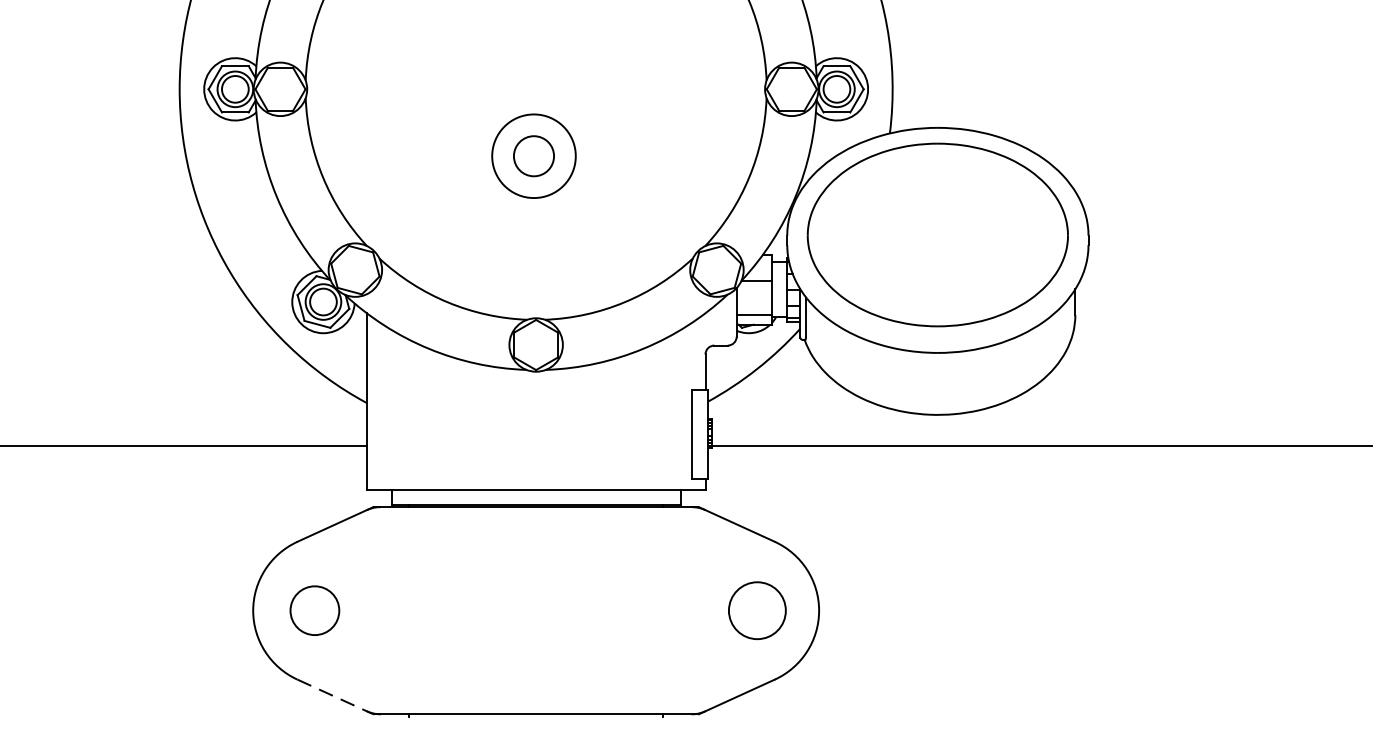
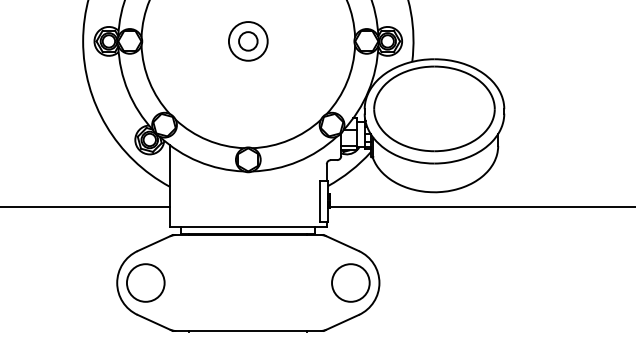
part: (534, 156) -> (248, 41), moved
circle: (314, 609) -> (145, 282), size x1.67
circle: (756, 609) -> (350, 282), size x1.43
line: (335, 698) -> (155, 323), dashed -> solid

